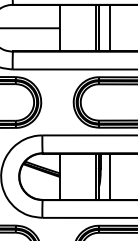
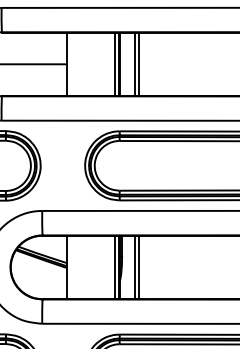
line: (113, 27) -> (139, 63), added
line: (113, 176) -> (139, 267), added

